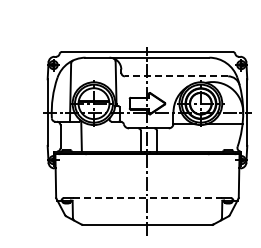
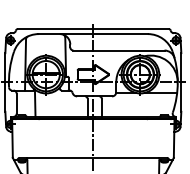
line: (176, 76) -> (118, 50), dashed -> solid
line: (147, 198) -> (93, 158), dashed -> solid

